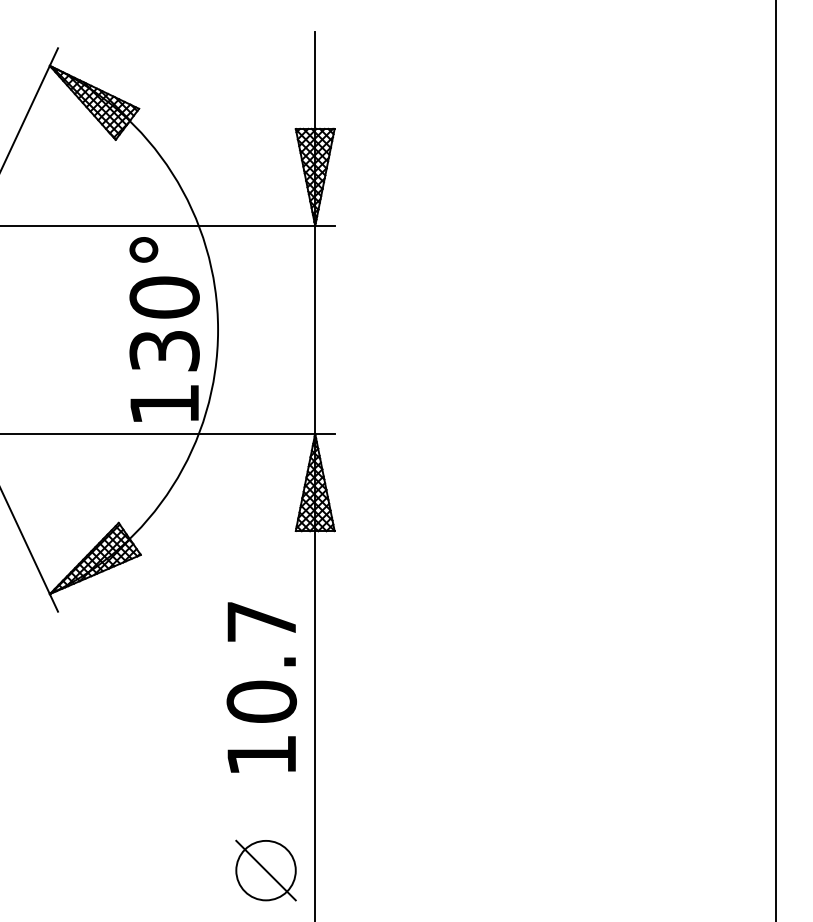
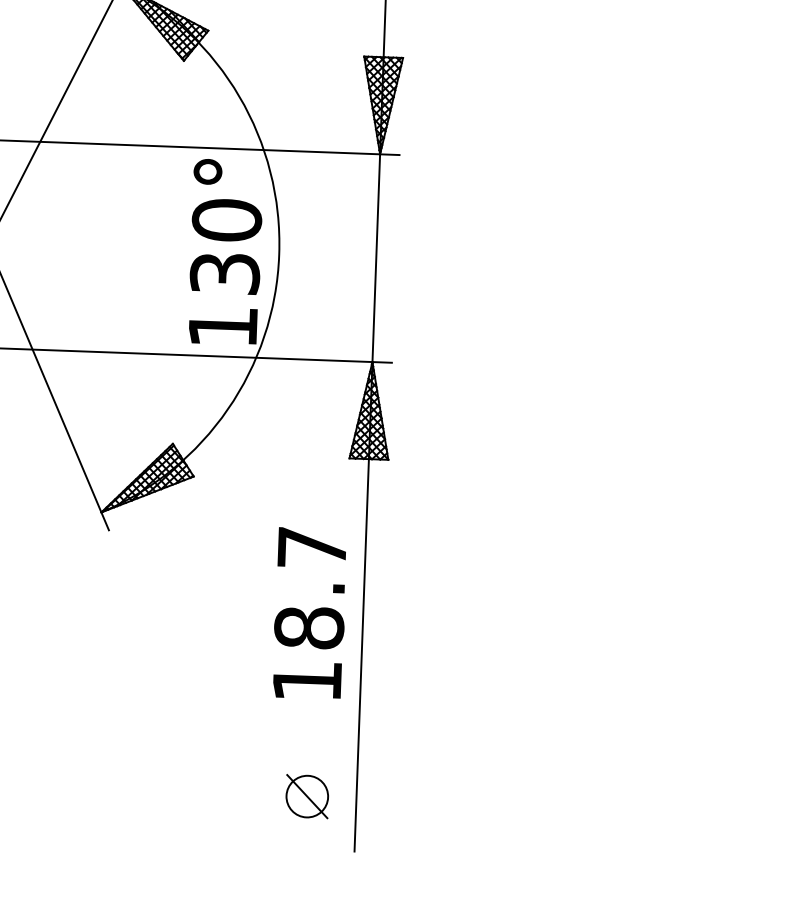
text: (261, 701) -> (308, 627), 10.7 -> 18.7
part: (265, 870) -> (306, 796), size x0.7

